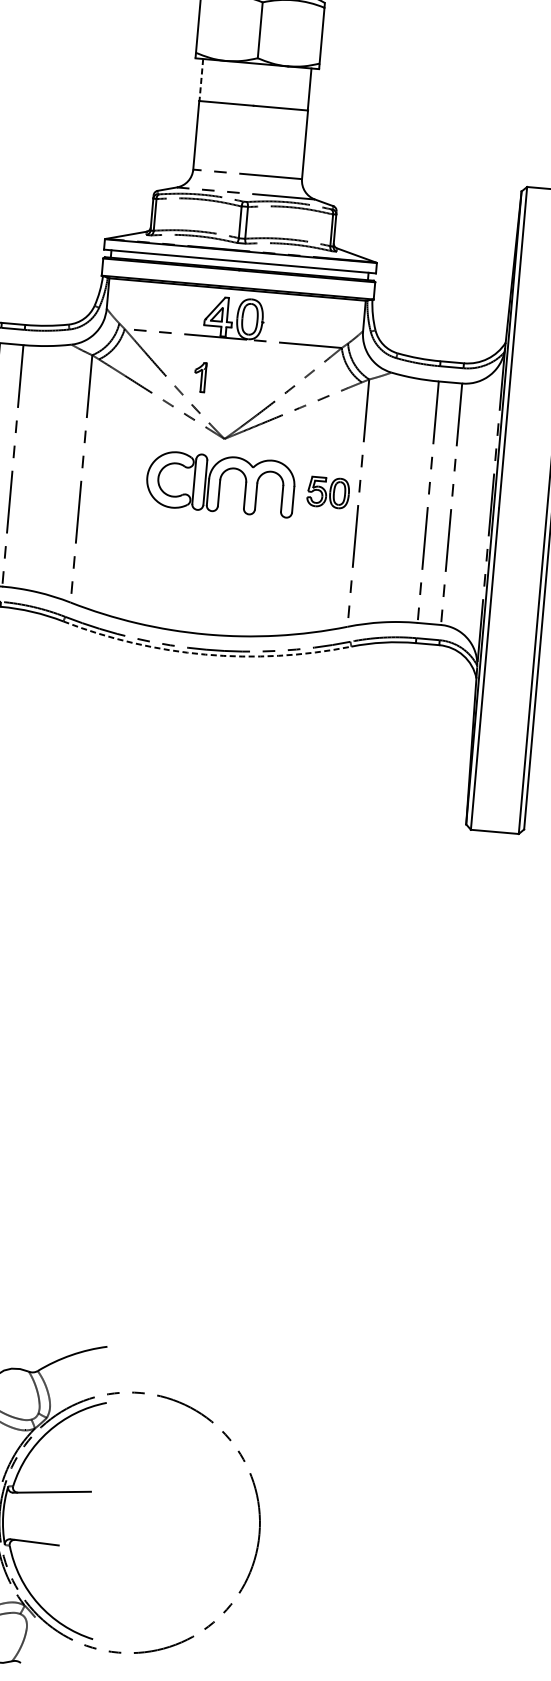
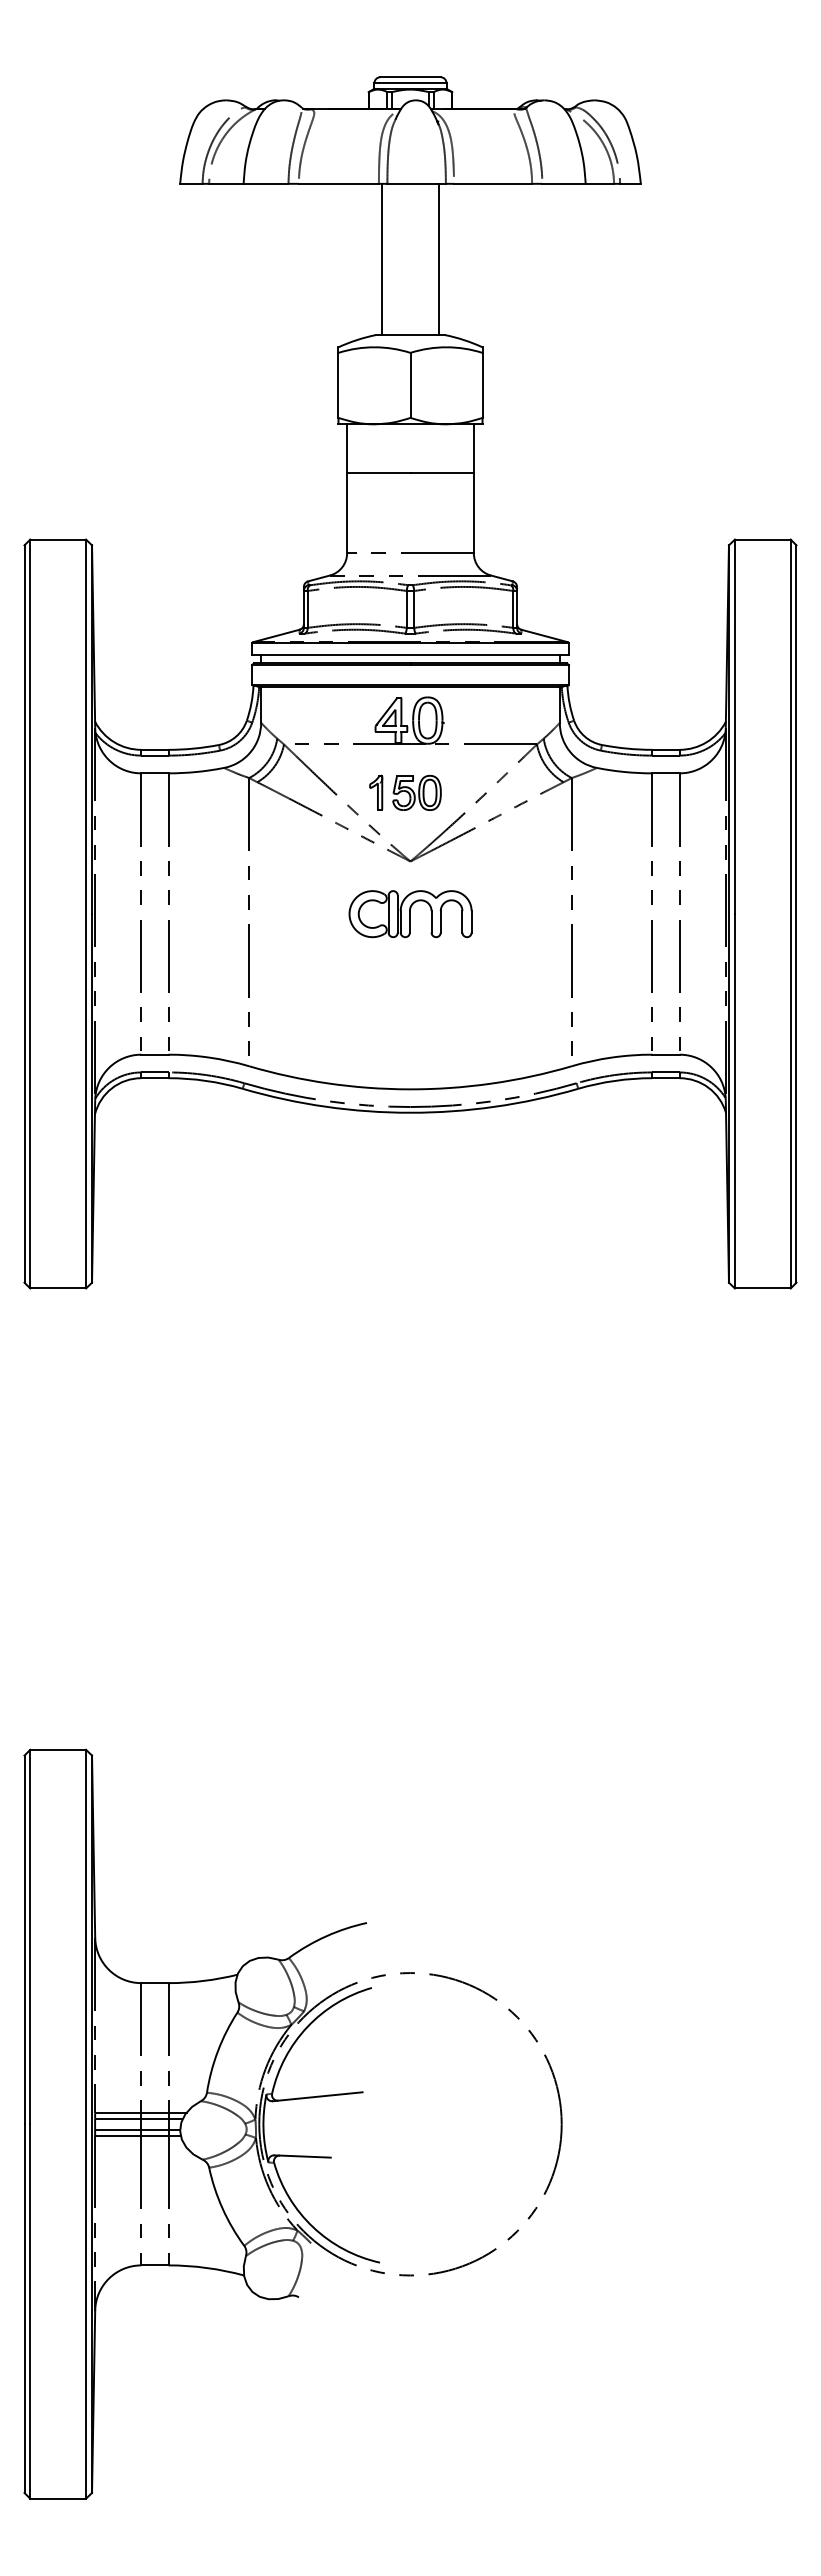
line: (201, 80) -> (347, 449), dashed -> solid
part: (220, 484) -> (410, 914), size x0.71
part: (327, 492) -> (416, 792), moved
arc: (205, 654) -> (410, 1112), dashed -> solid

